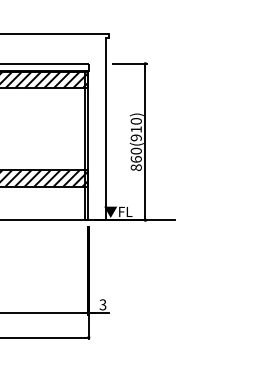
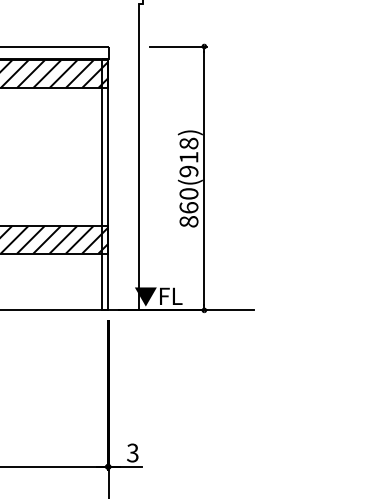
text: (136, 121) -> (189, 143), 860(910) -> 860(918)

